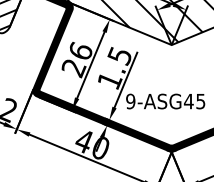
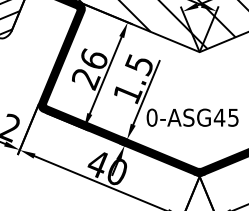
text: (130, 101) -> (151, 117), 9-ASG45 -> 0-ASG45

